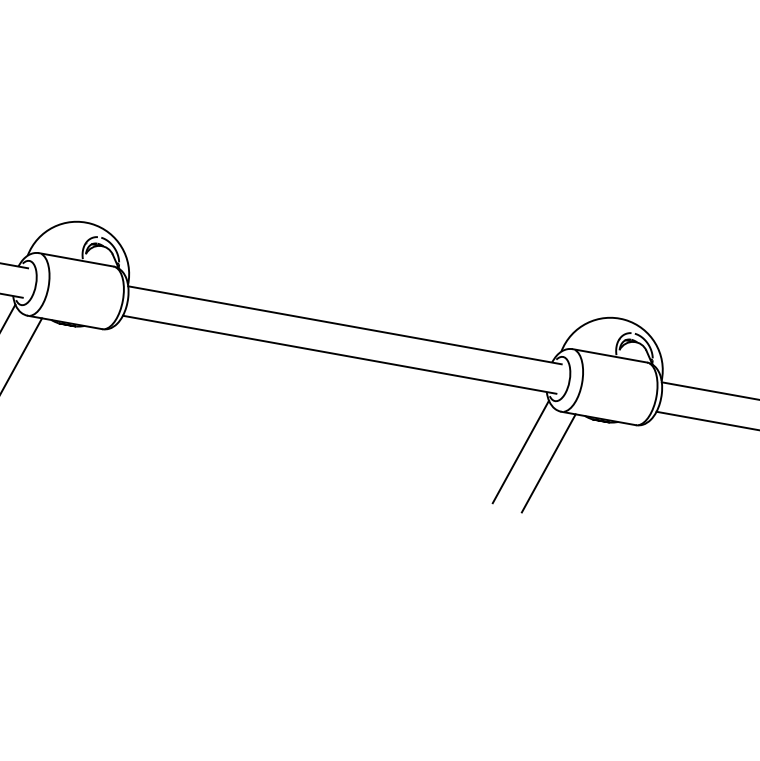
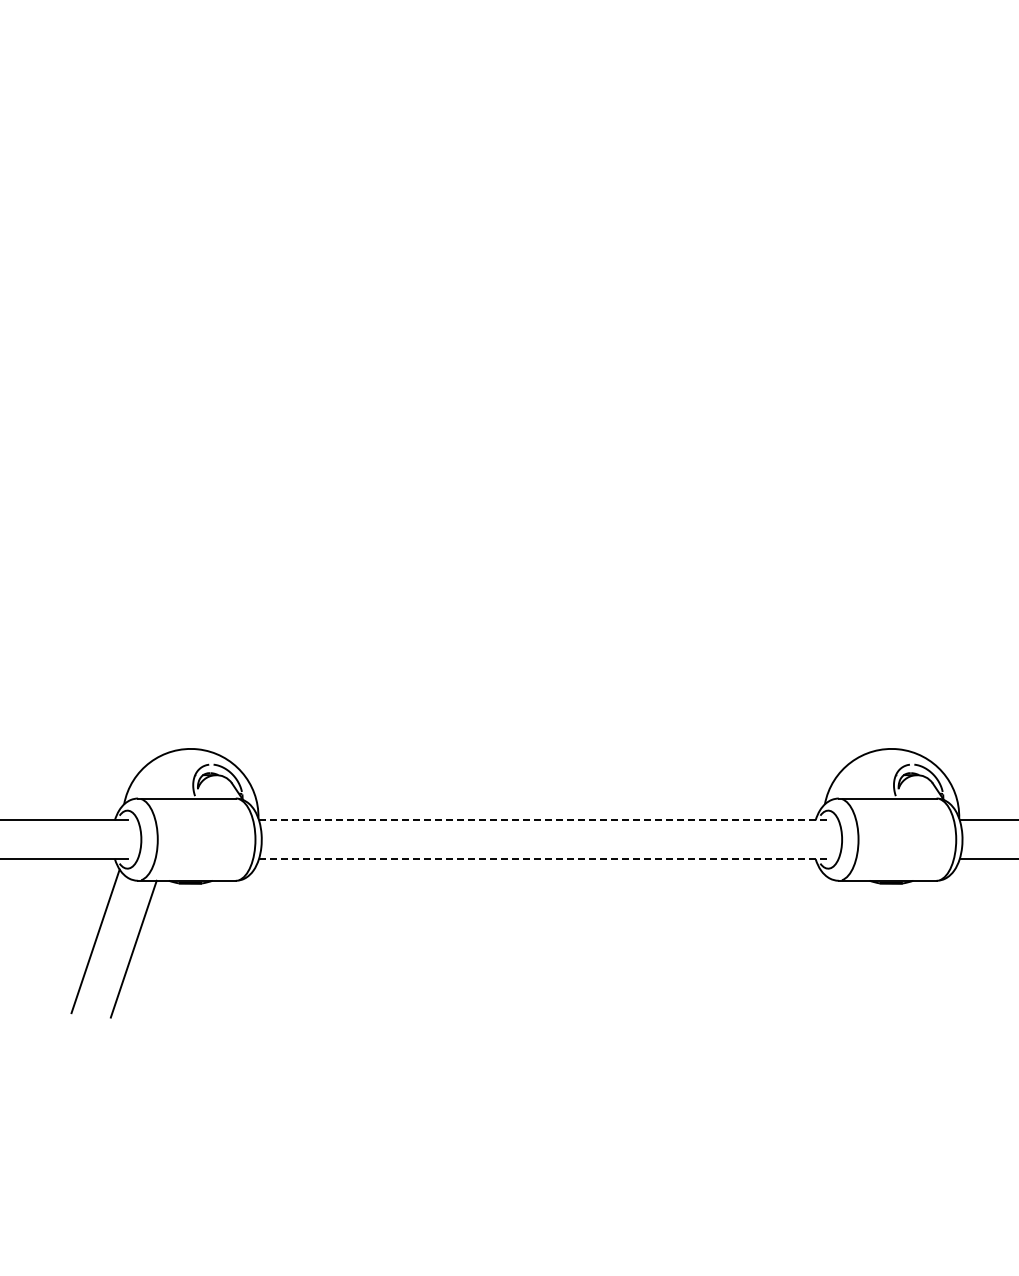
line: (344, 325) -> (543, 820), solid -> dashed
line: (339, 355) -> (543, 859), solid -> dashed
line: (521, 451) -> (796, 940), removed
line: (548, 462) -> (834, 948), removed

